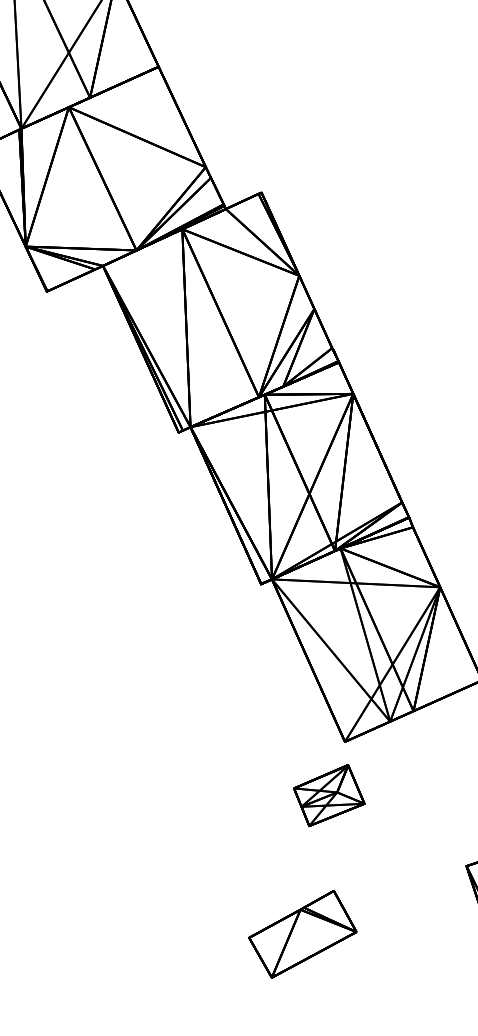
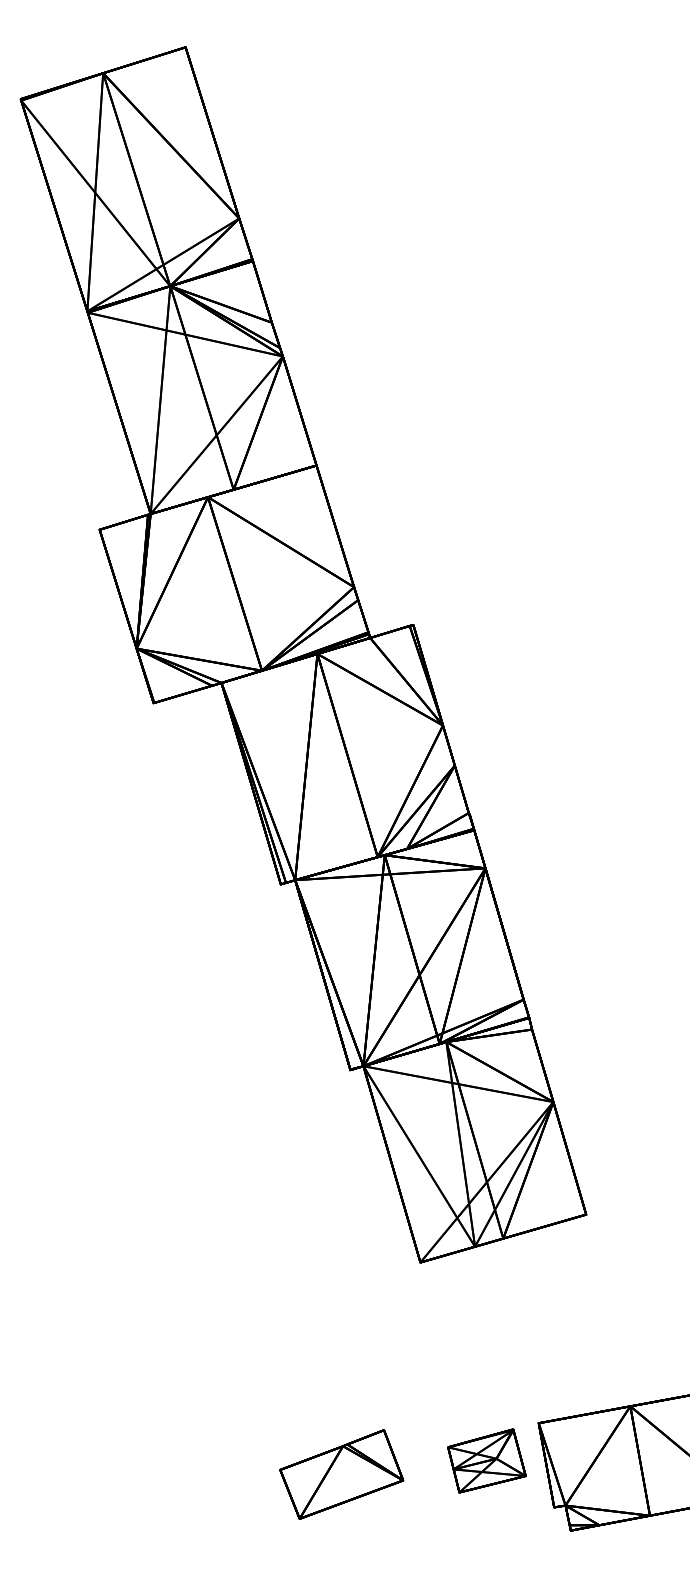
part: (328, 795) -> (486, 1460), moved

